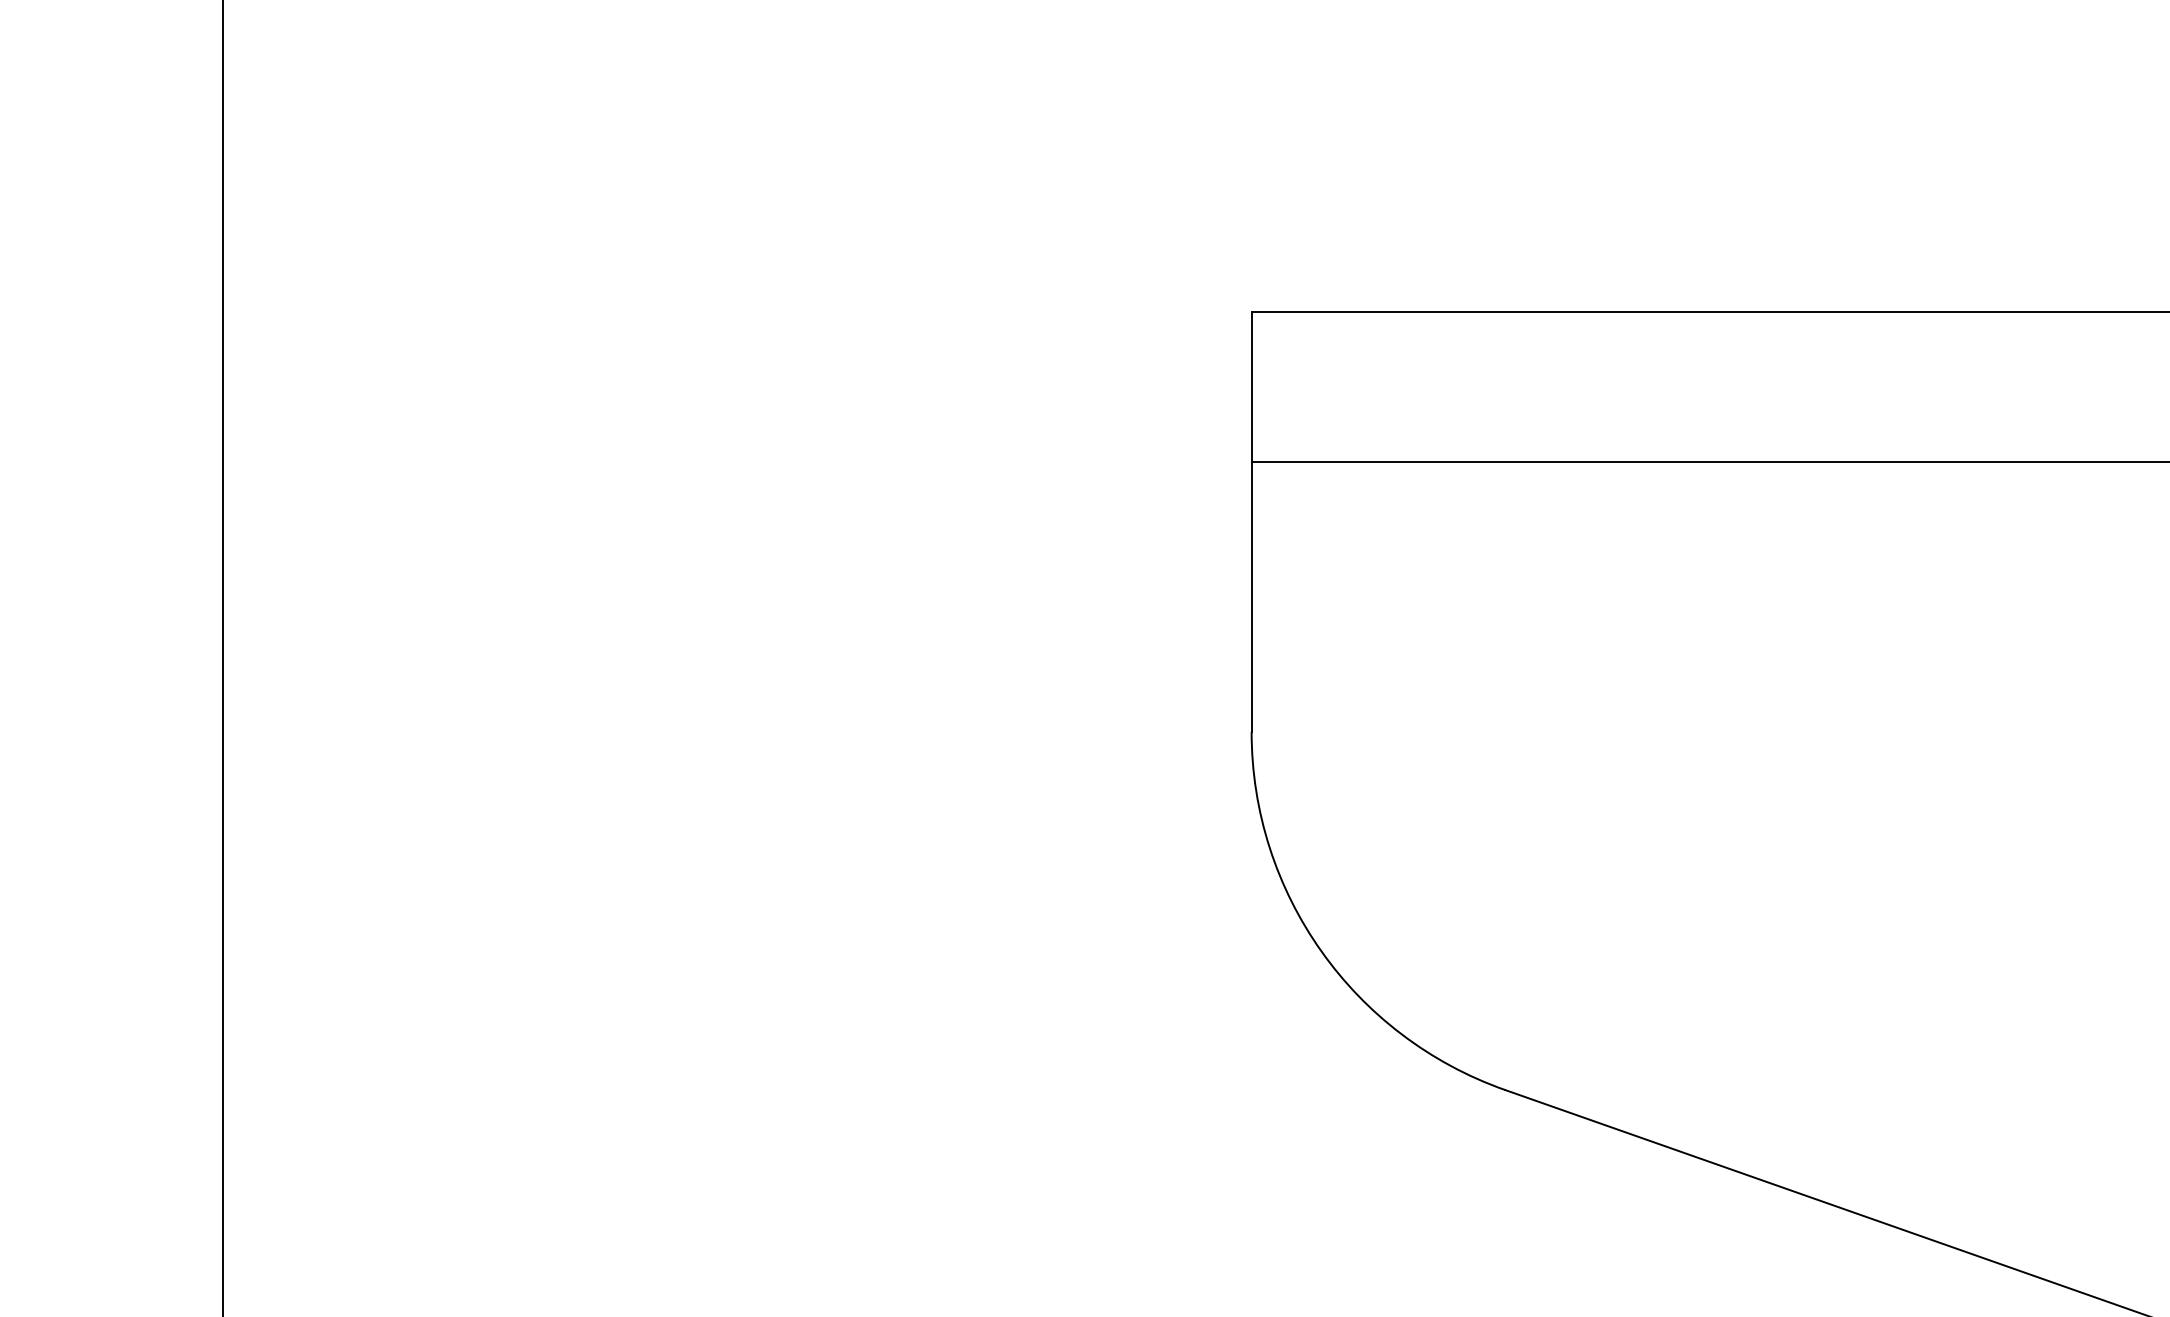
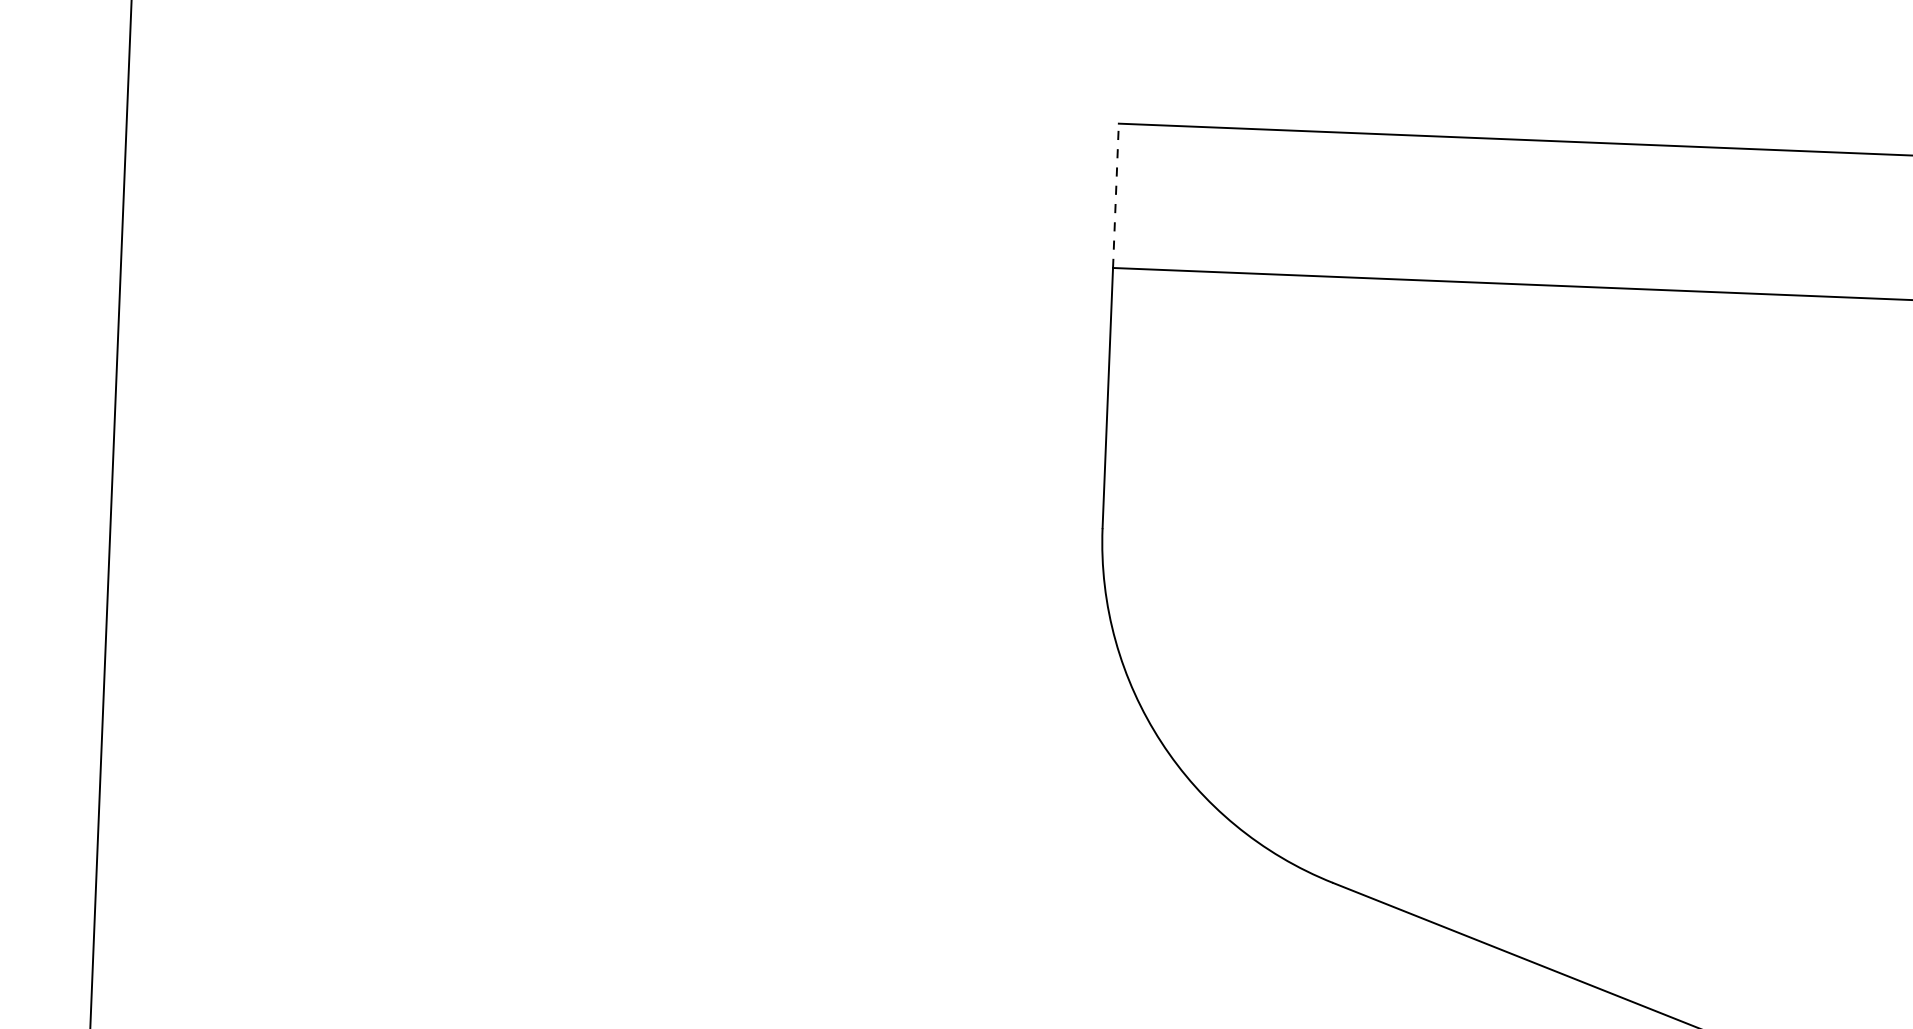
line: (1251, 386) -> (1115, 195), solid -> dashed

